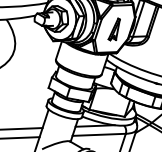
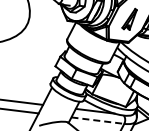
line: (99, 134) -> (98, 120), solid -> dashed

